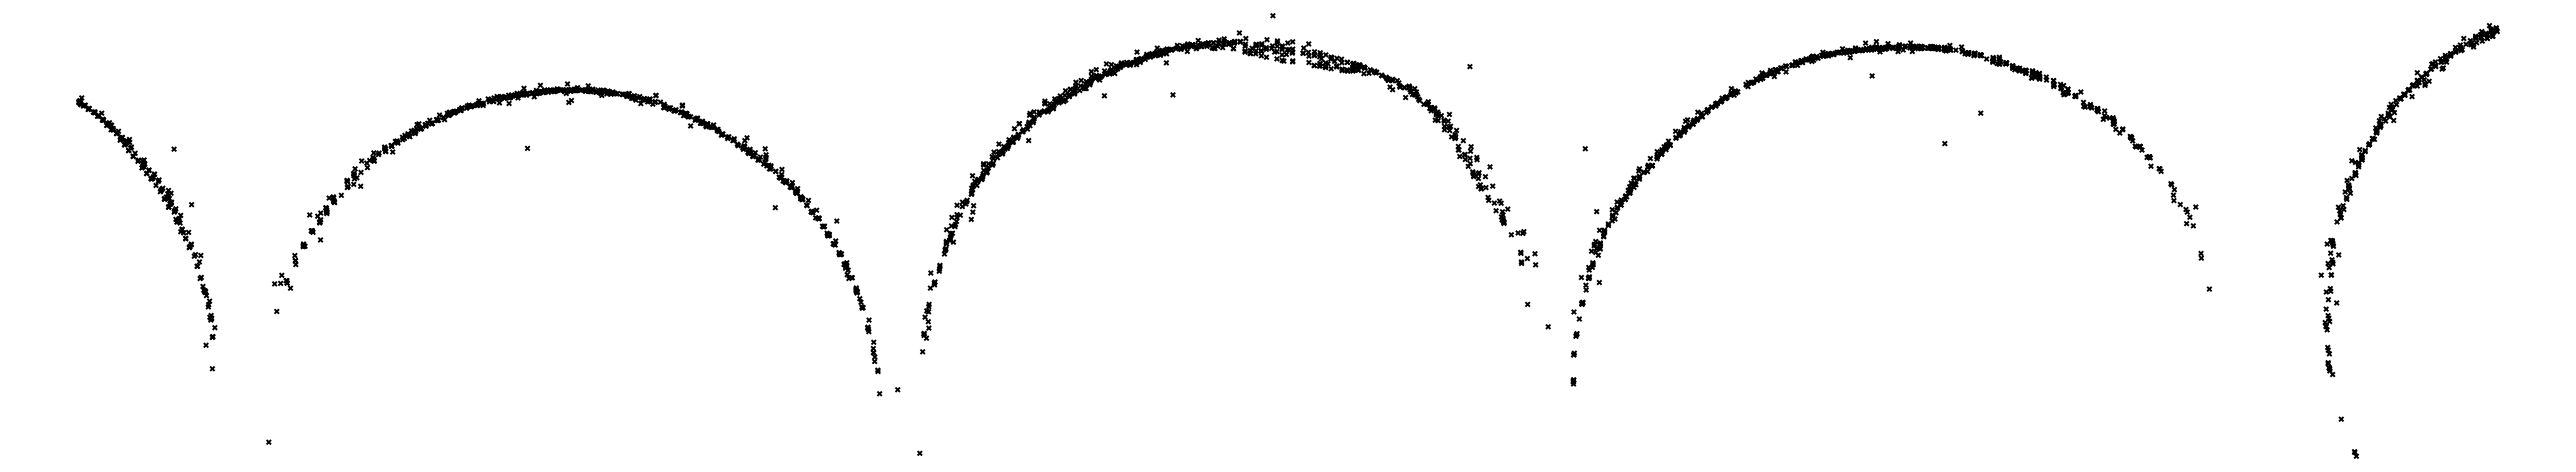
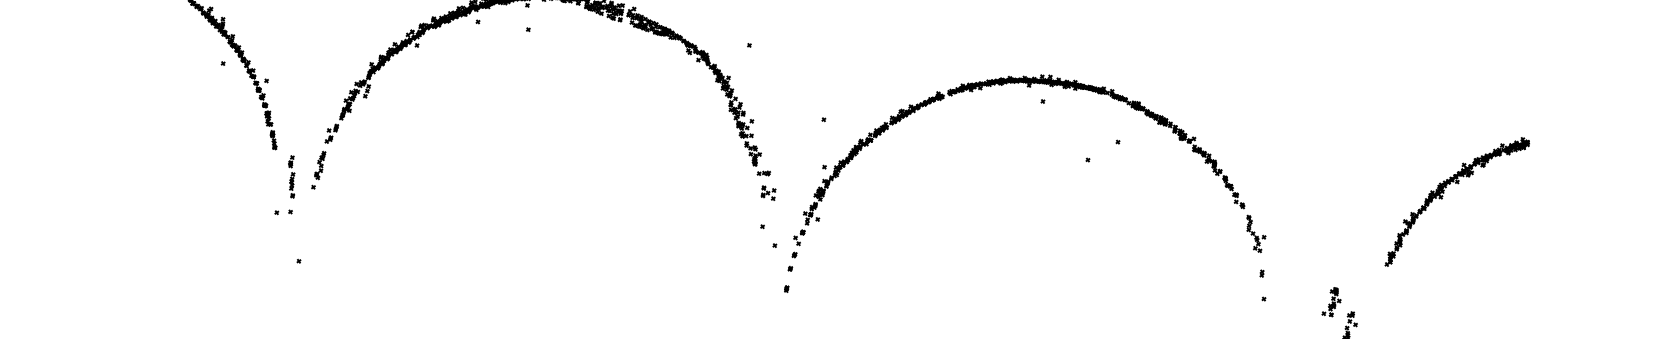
part: (2396, 122) -> (1442, 198), moved
part: (2329, 257) -> (1332, 301), moved
part: (872, 345) -> (291, 176), moved

